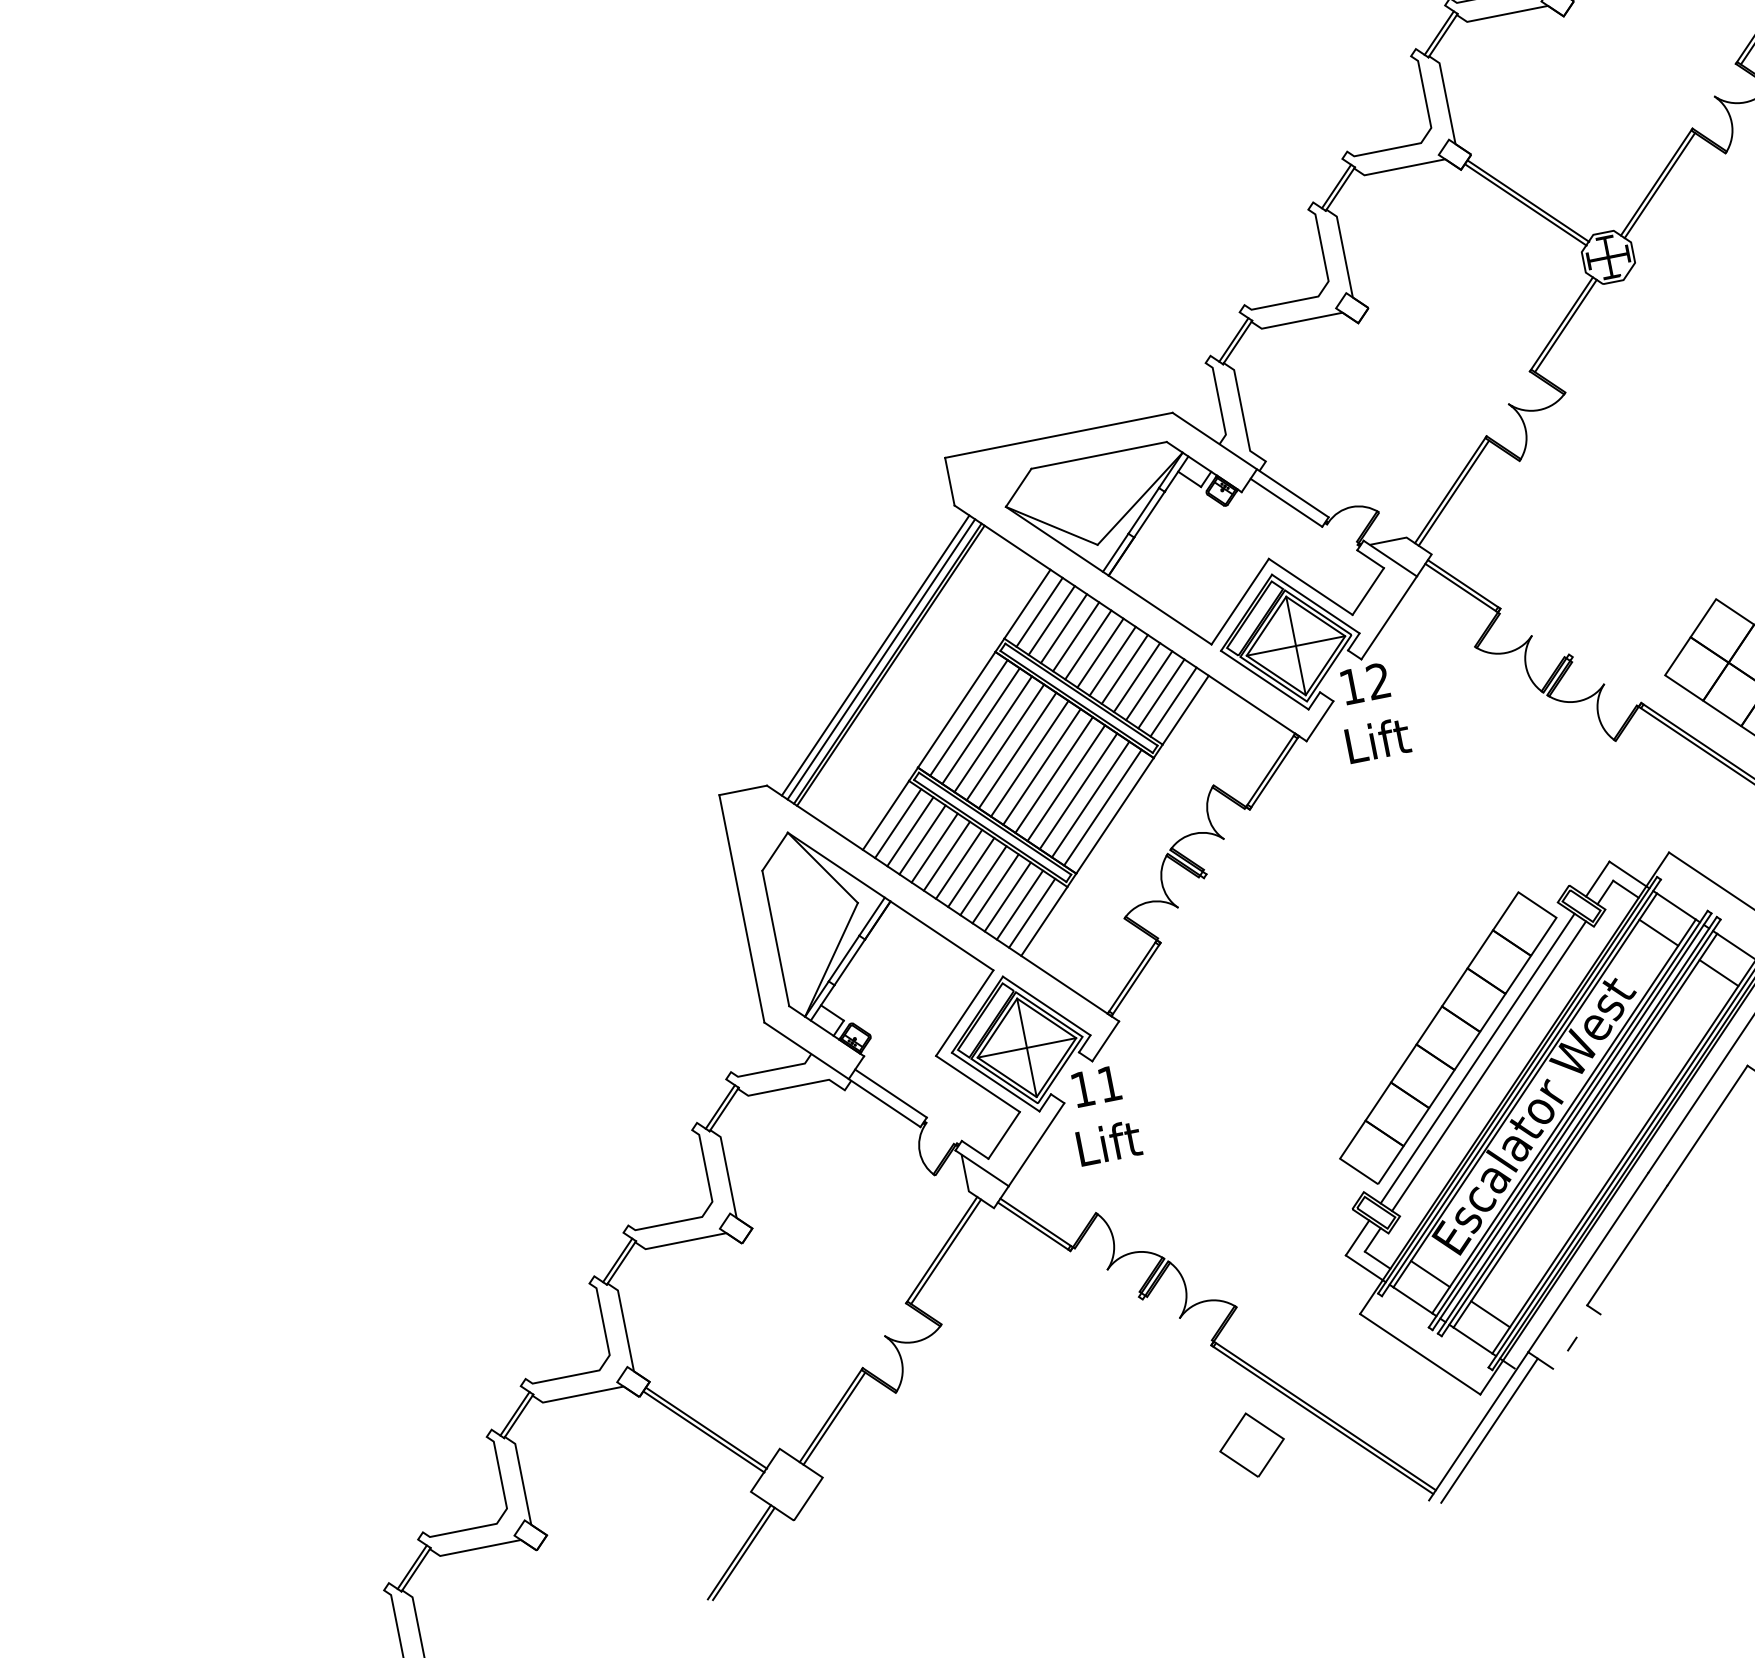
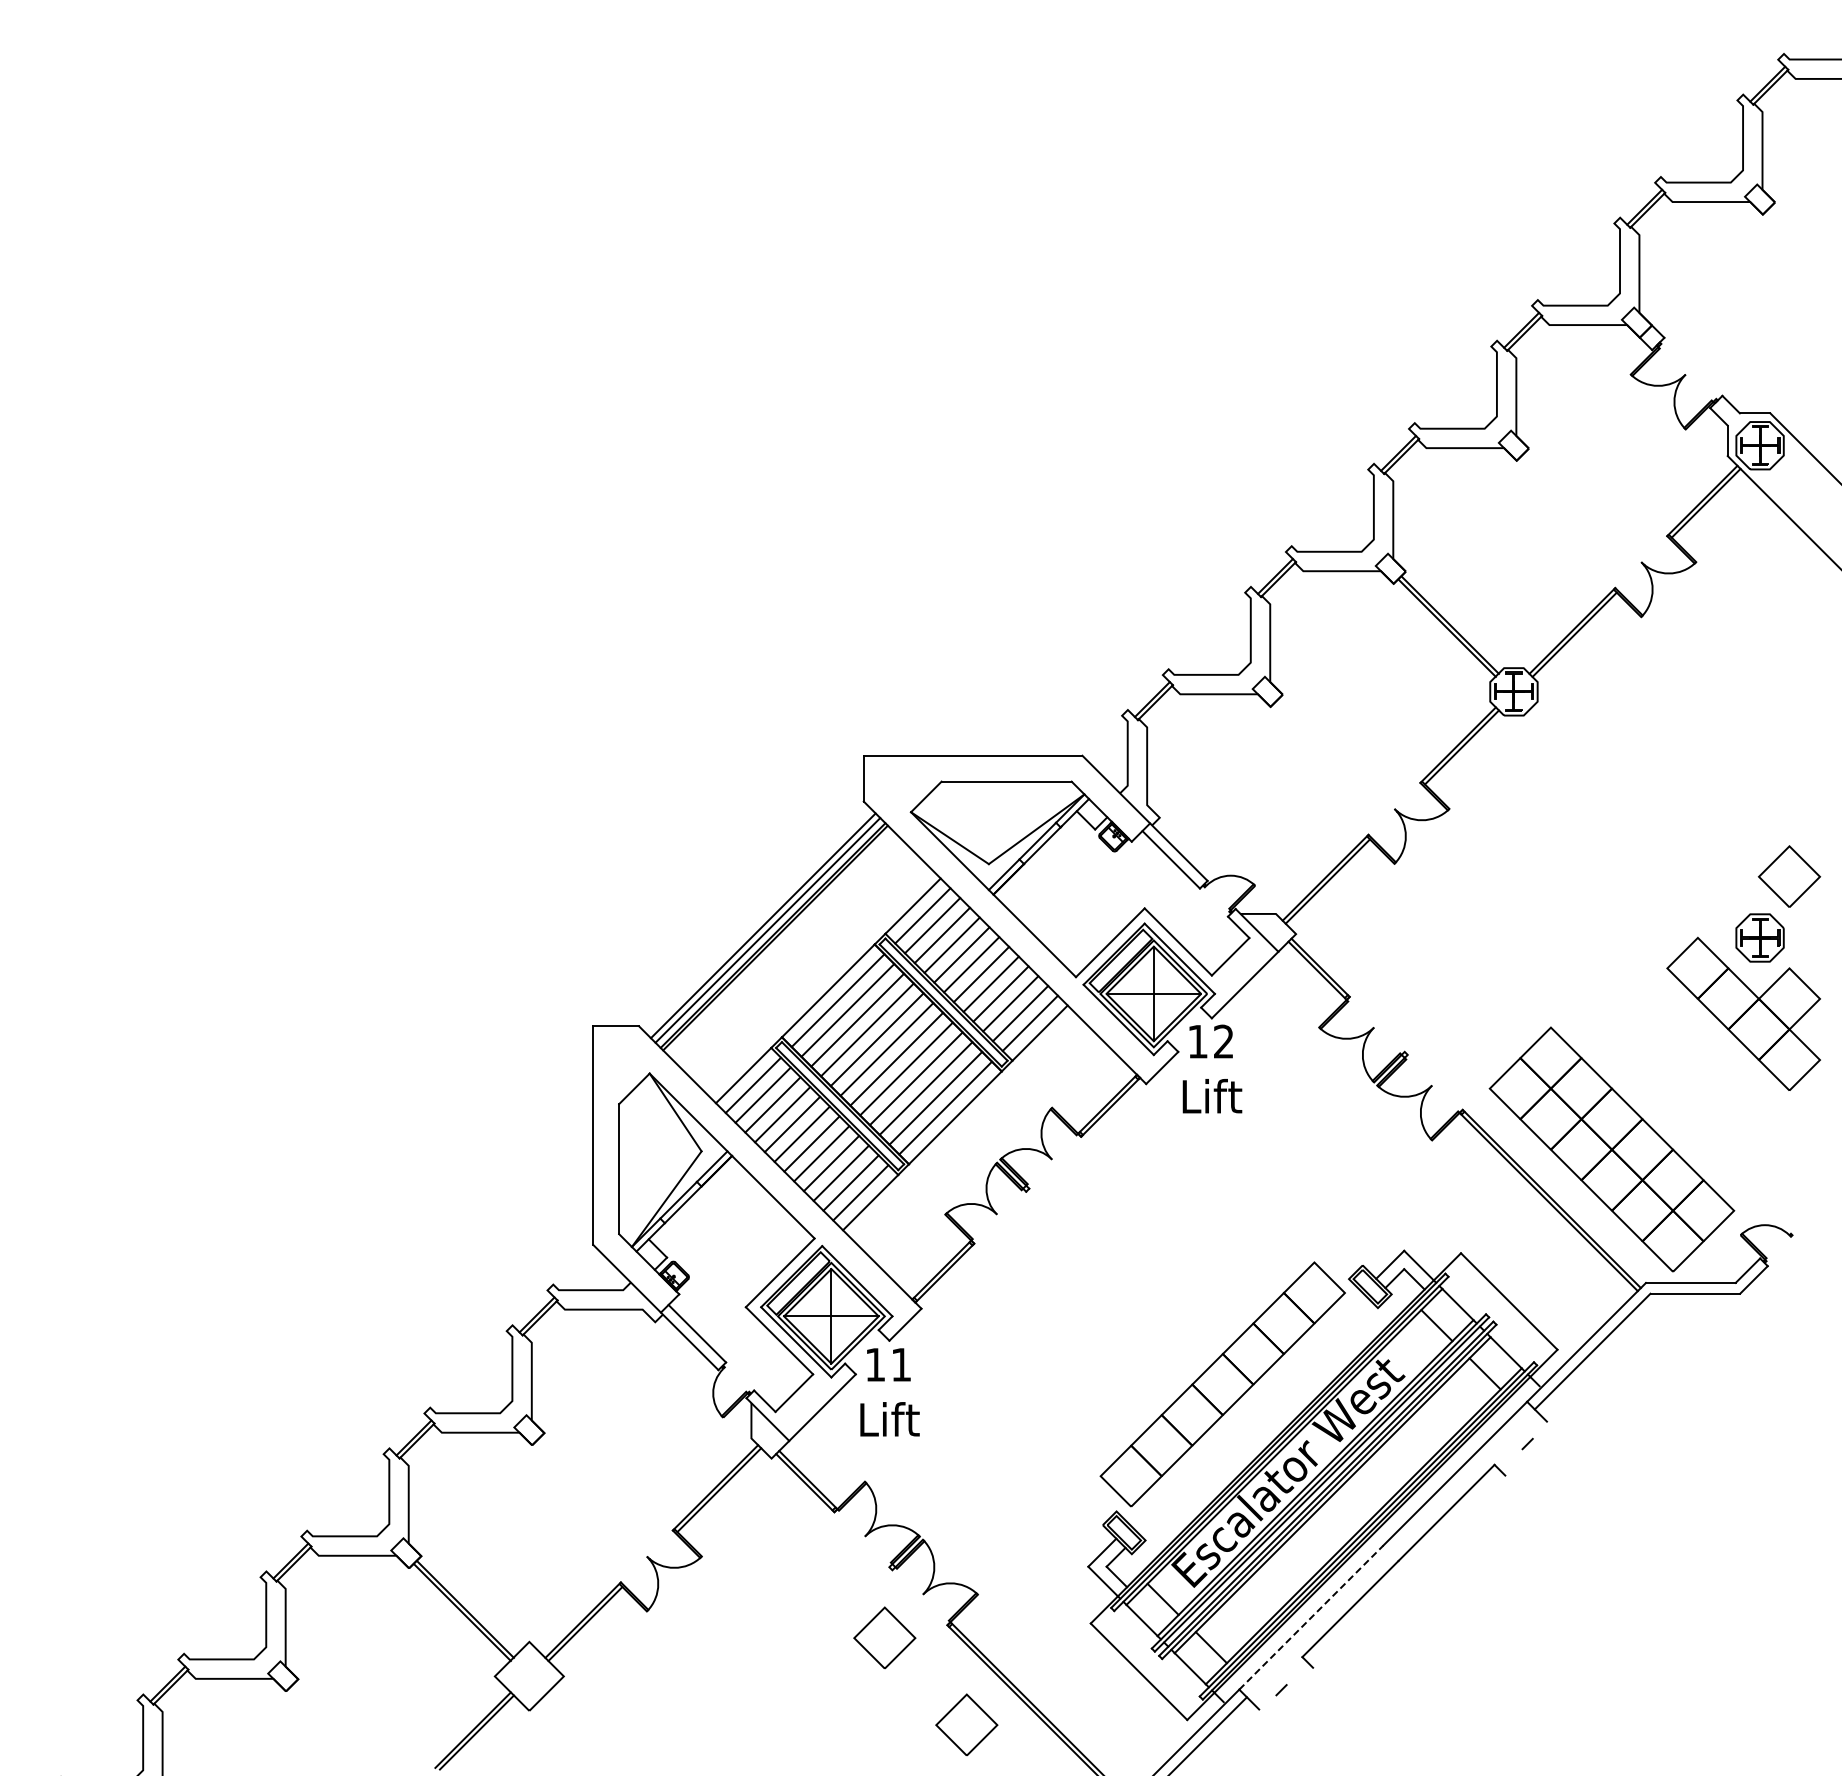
line: (1477, 1058) -> (1246, 1408), removed
line: (1489, 1065) -> (1255, 1417), removed
line: (1588, 1262) -> (1311, 1617), solid -> dashed
part: (1148, 1371) -> (884, 1637), added

